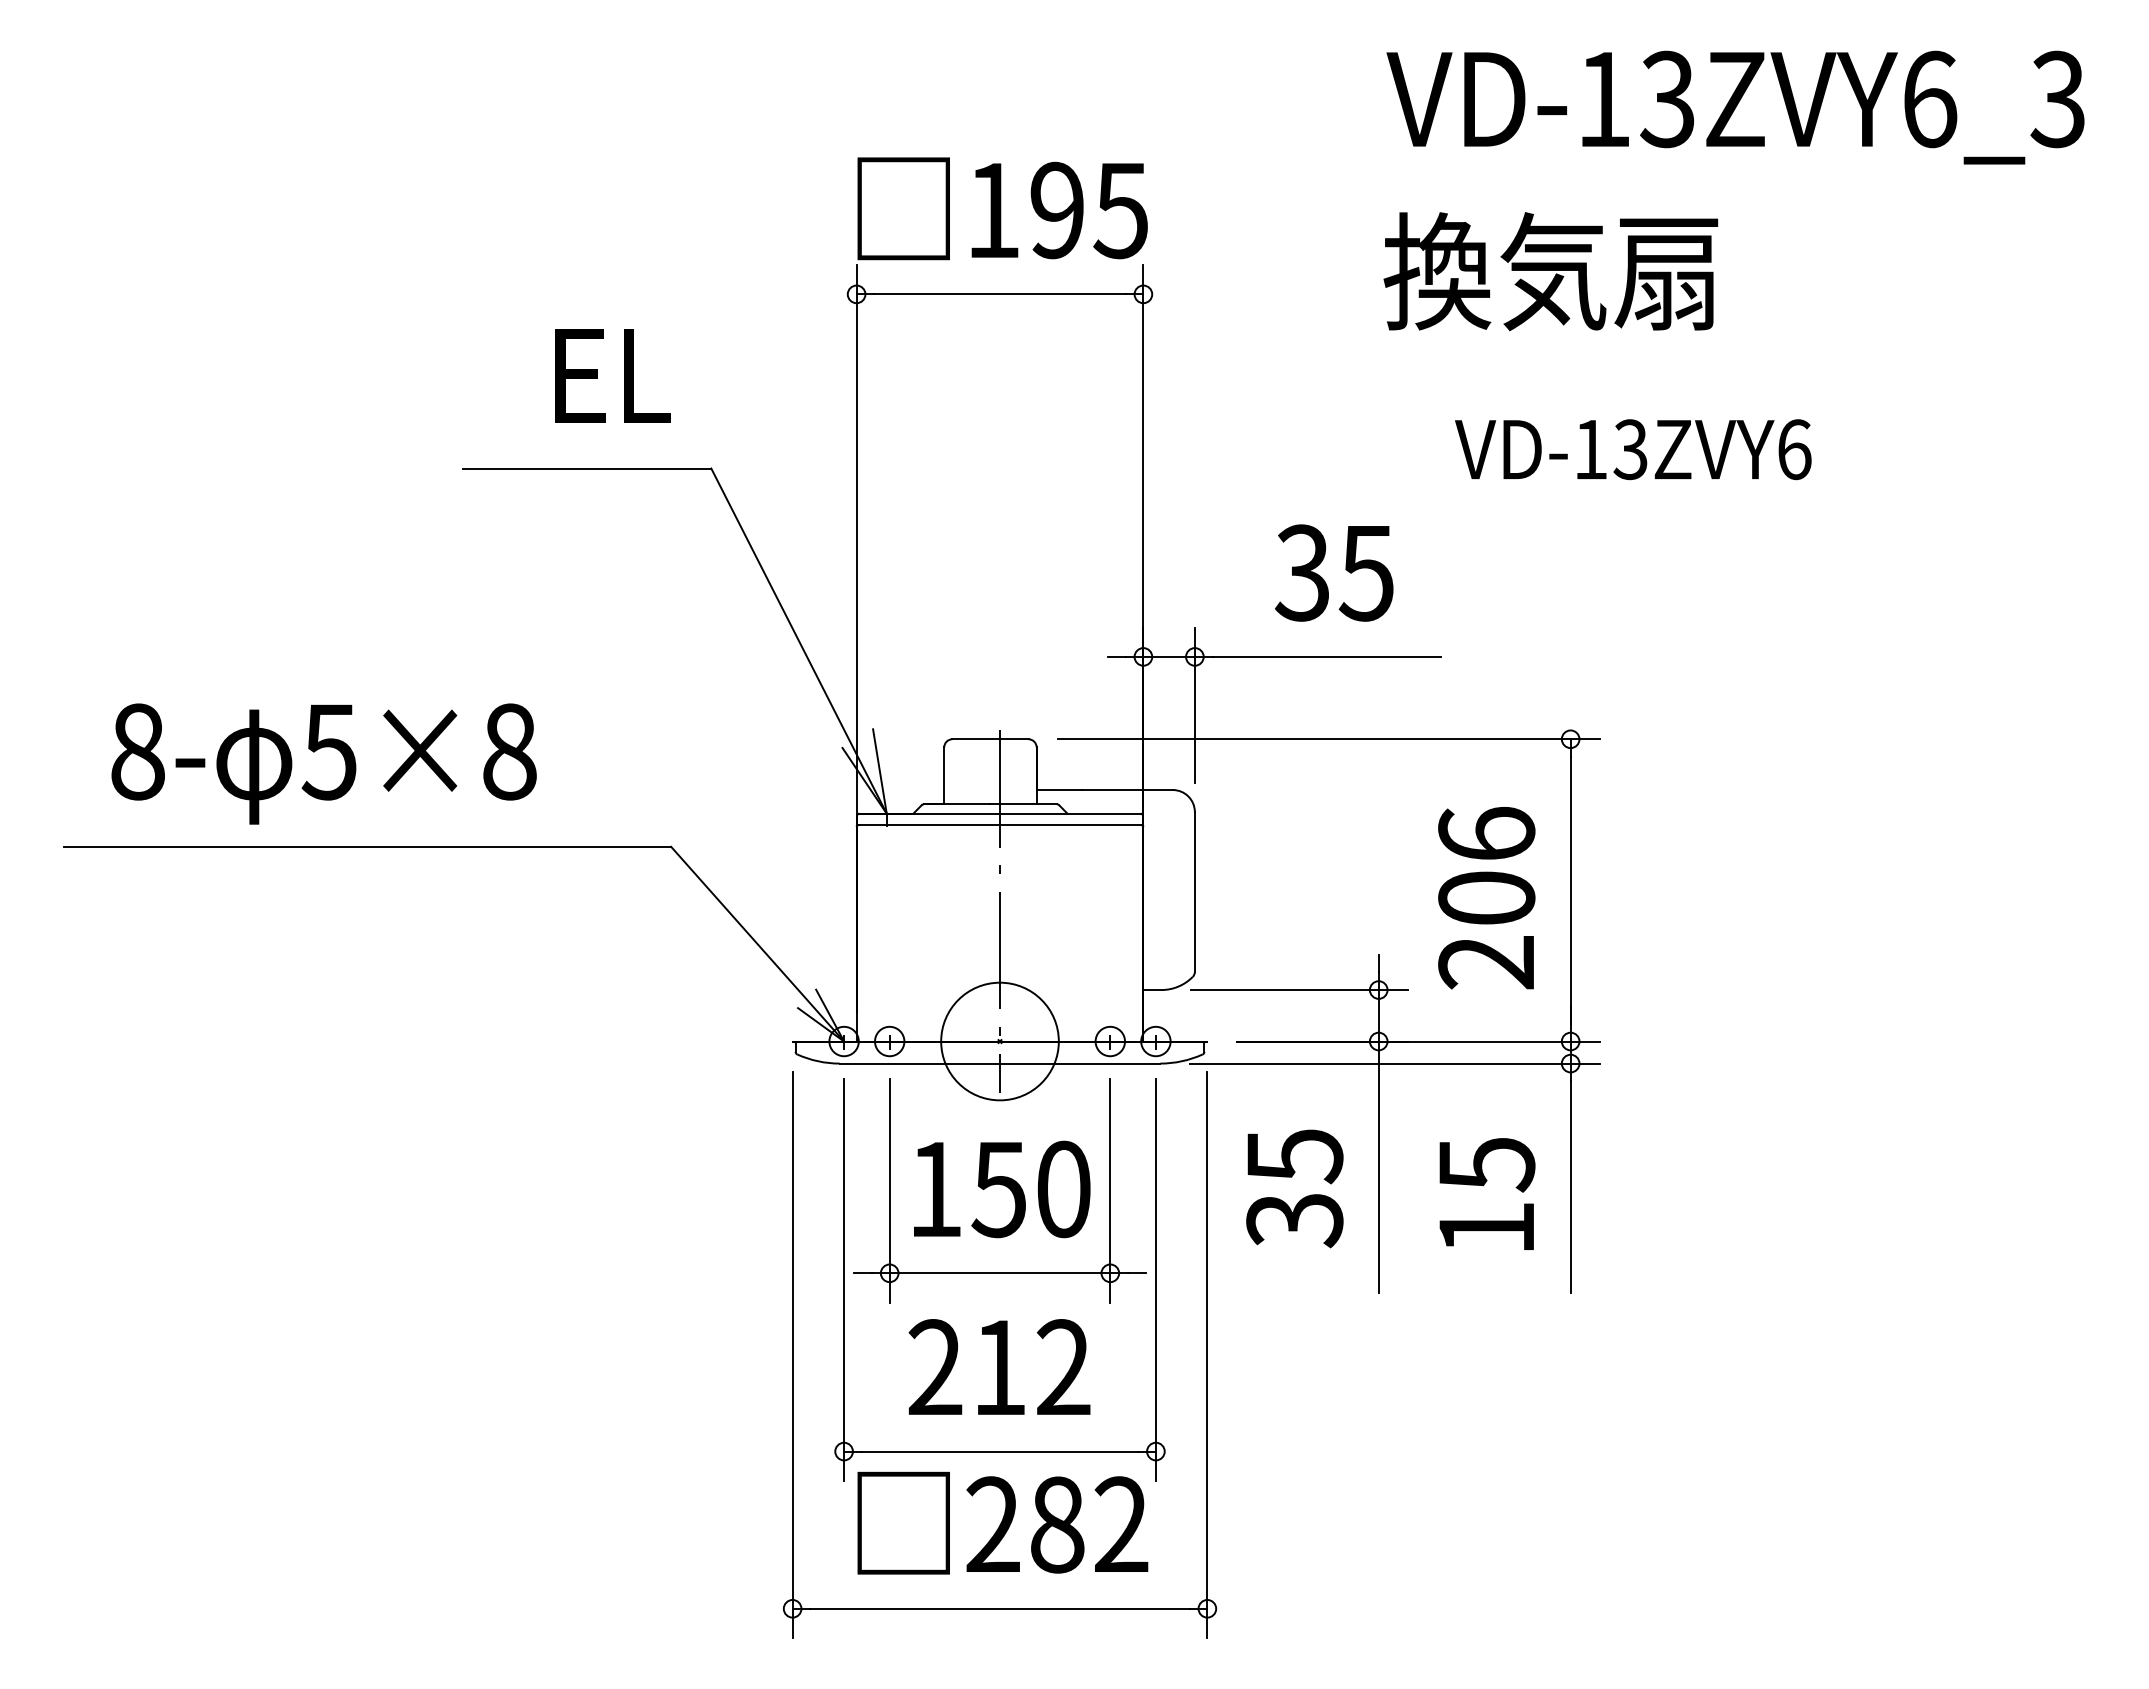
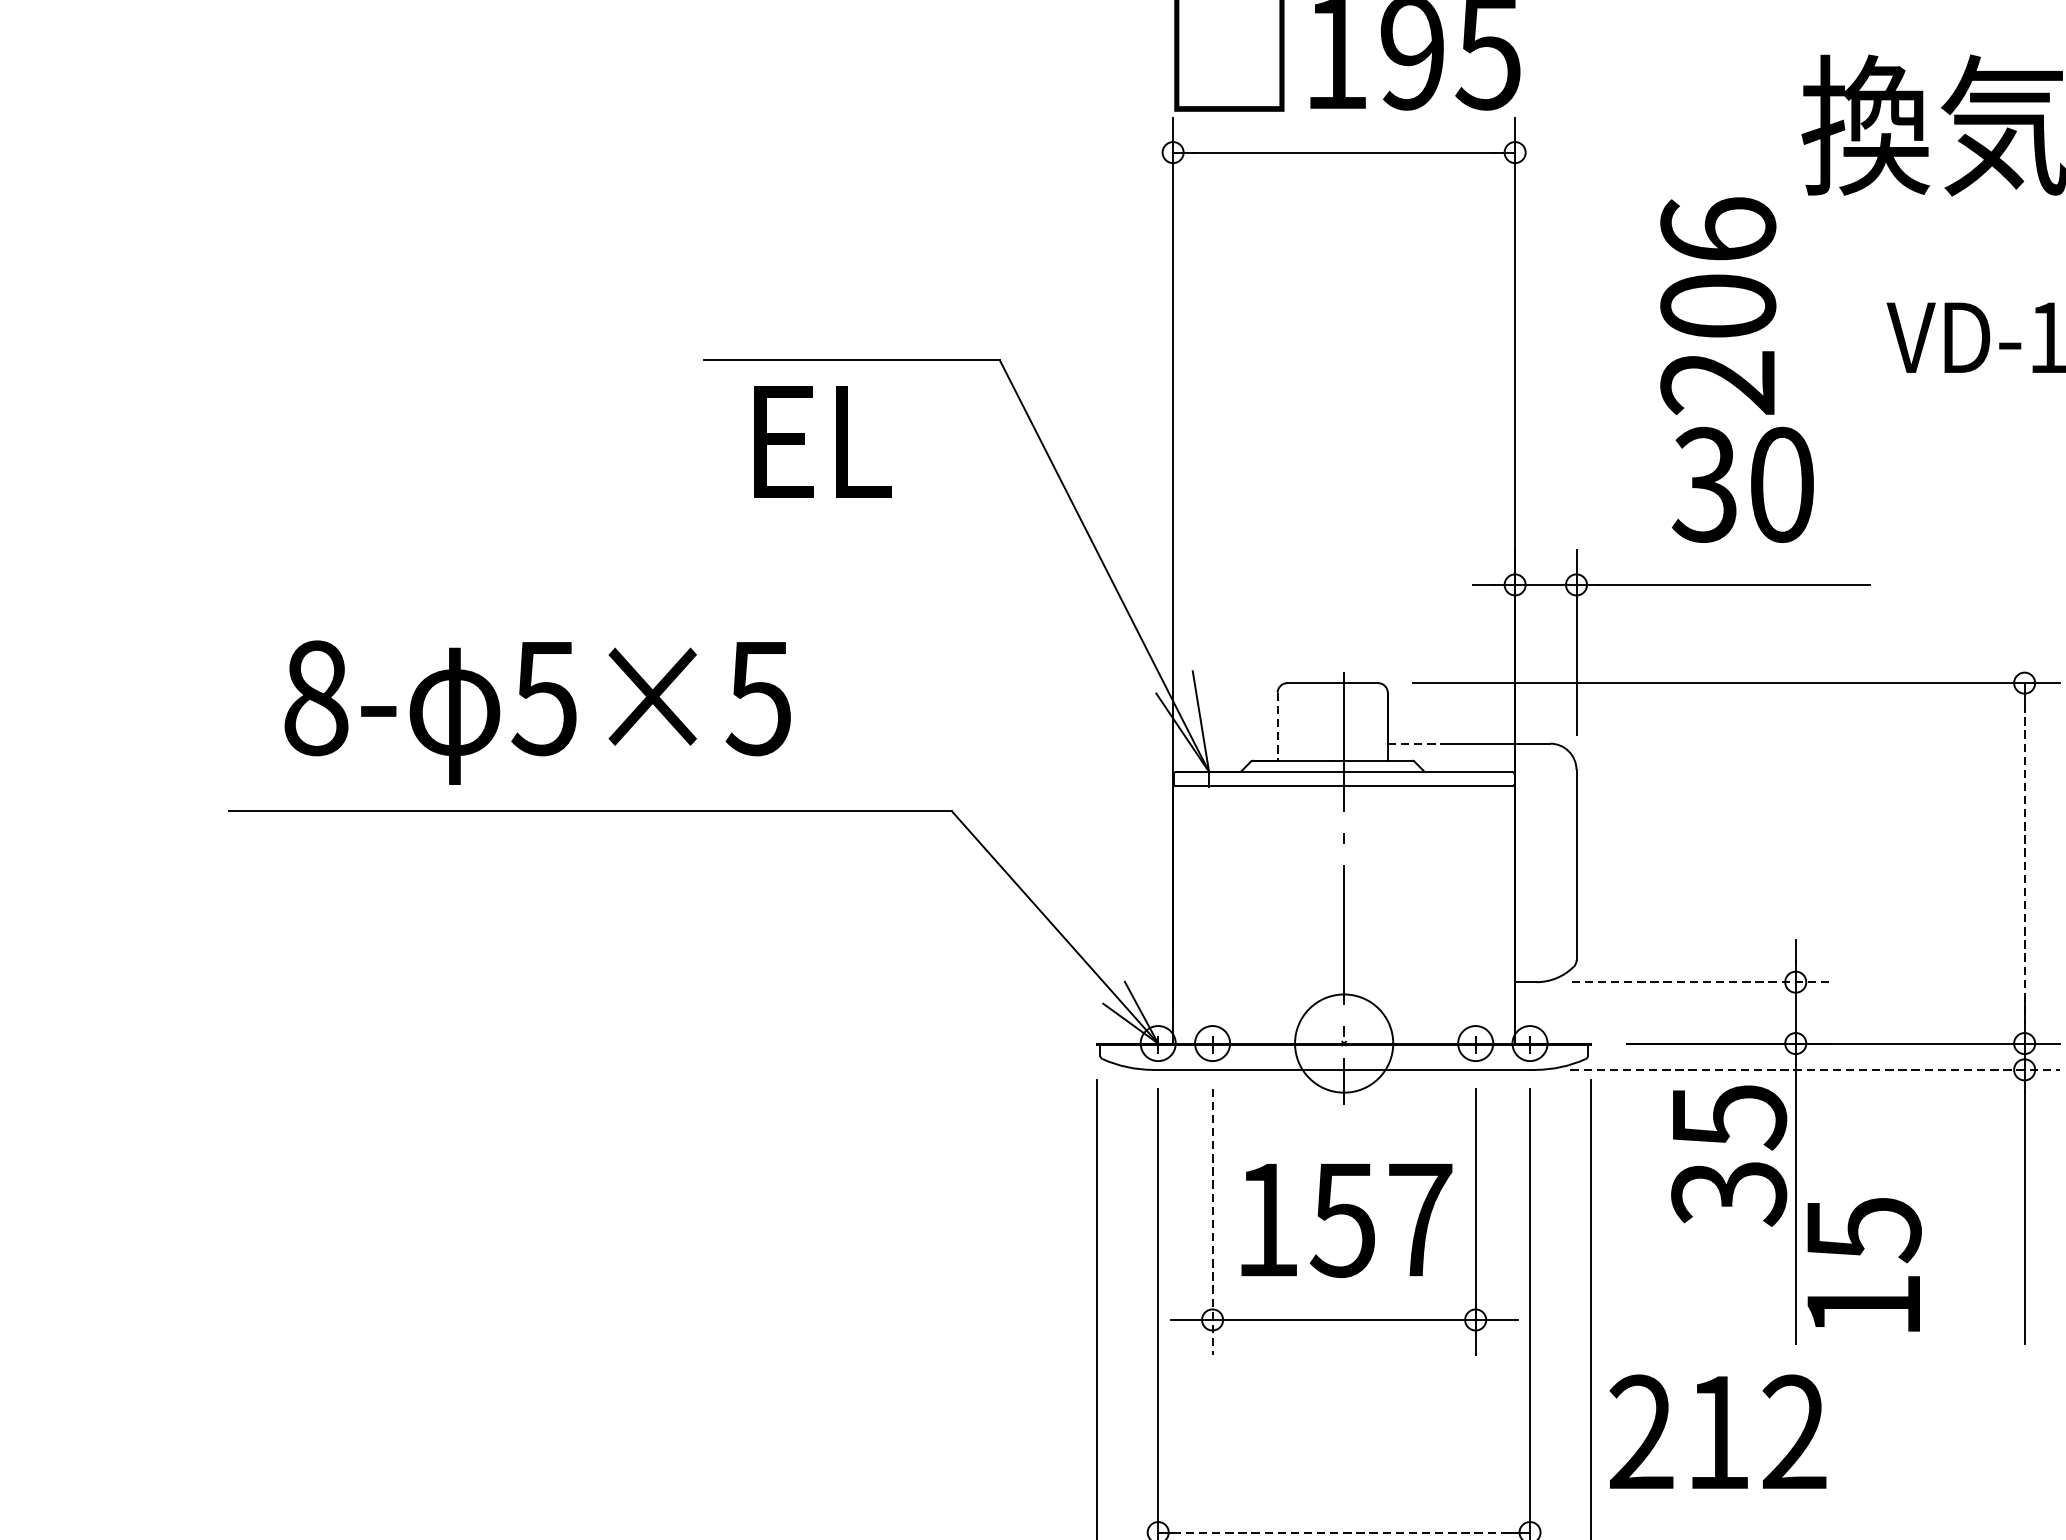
text: (612, 375) -> (822, 441), moved
text: (1365, 572) -> (1779, 484), 35 -> 30
text: (508, 751) -> (758, 697), 5×8 -> 5×5
line: (944, 776) -> (1277, 727), solid -> dashed
line: (1059, 790) -> (1415, 744), solid -> dashed
line: (1570, 890) -> (2024, 863), solid -> dashed
text: (1486, 898) -> (1717, 306), moved
line: (1299, 990) -> (1701, 982), solid -> dashed
circle: (999, 1041) -> (1343, 1043), size x0.7
line: (1395, 1063) -> (1815, 1069), solid -> dashed
text: (1294, 1188) -> (1728, 1155), moved
text: (1063, 1189) -> (1419, 1220), 150 -> 157
line: (889, 1191) -> (1212, 1222), solid -> dashed
text: (1487, 1193) -> (1864, 1264), moved
text: (999, 1366) -> (1717, 1431), moved
line: (999, 1451) -> (1343, 1532), solid -> dashed

